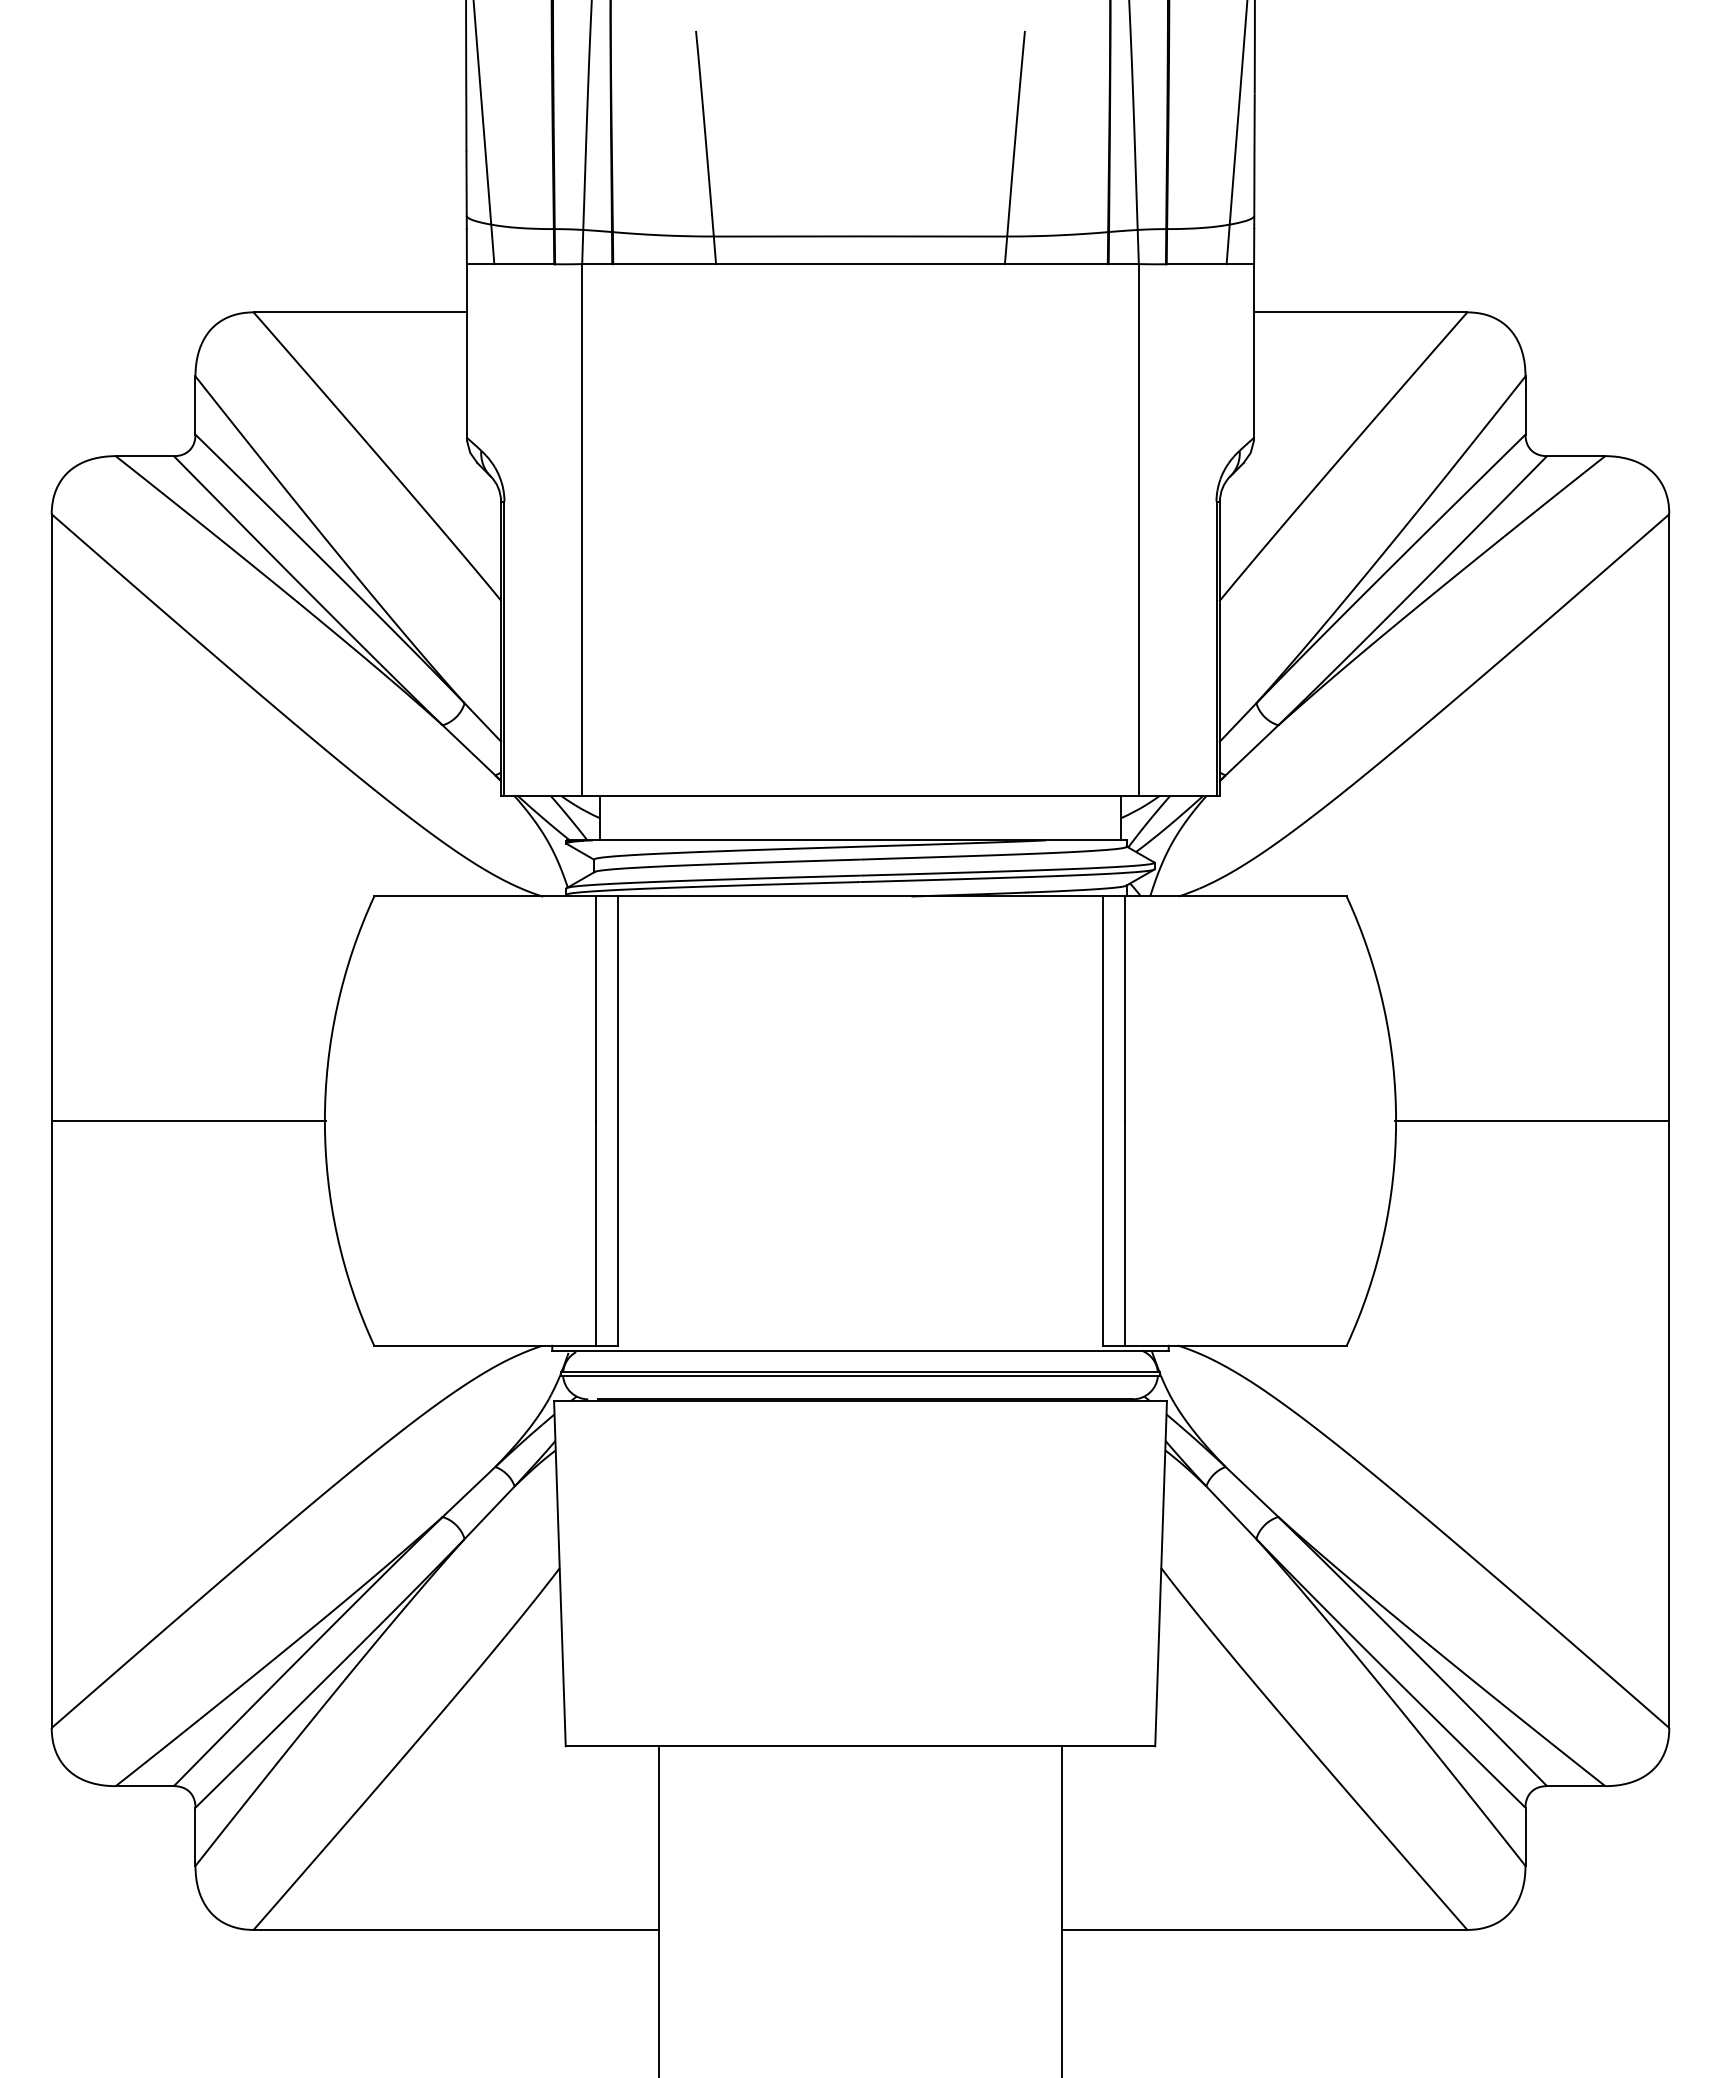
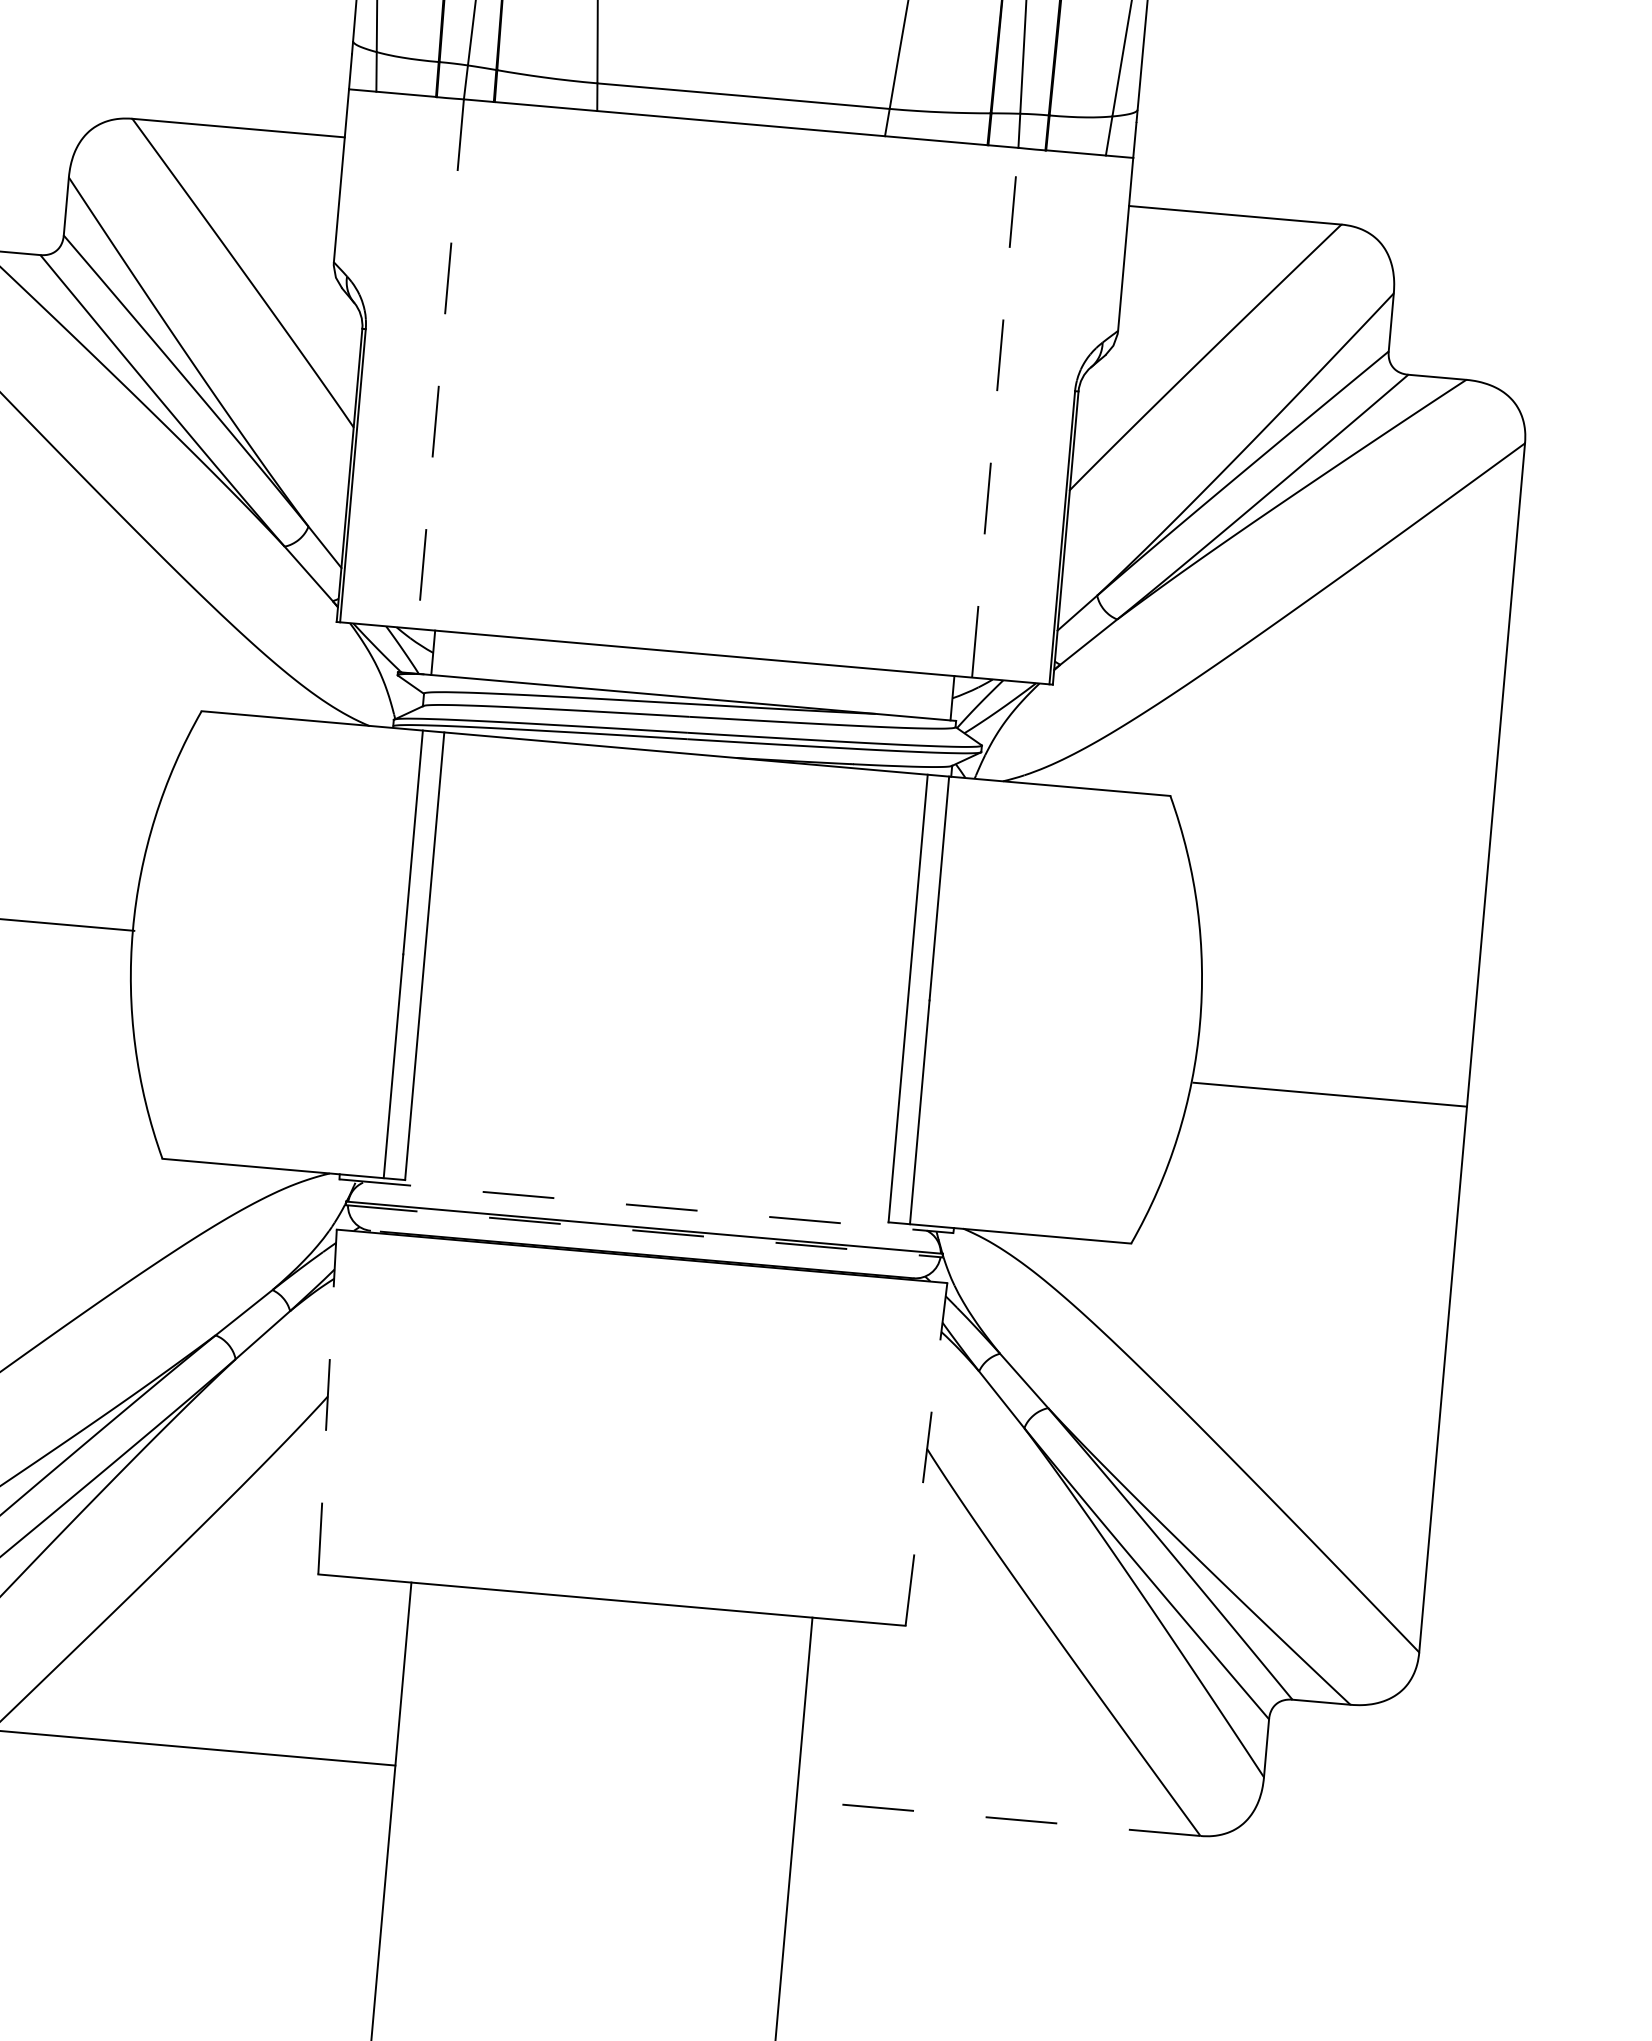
line: (582, 529) -> (441, 363), solid -> dashed
line: (1138, 529) -> (994, 412), solid -> dashed
line: (1531, 1121) -> (1329, 1095), moved
line: (860, 1350) -> (646, 1205), solid -> dashed
line: (860, 1376) -> (644, 1231), solid -> dashed
line: (559, 1573) -> (327, 1401), solid -> dashed
line: (1161, 1573) -> (926, 1454), solid -> dashed
line: (1264, 1929) -> (998, 1817), solid -> dashed

